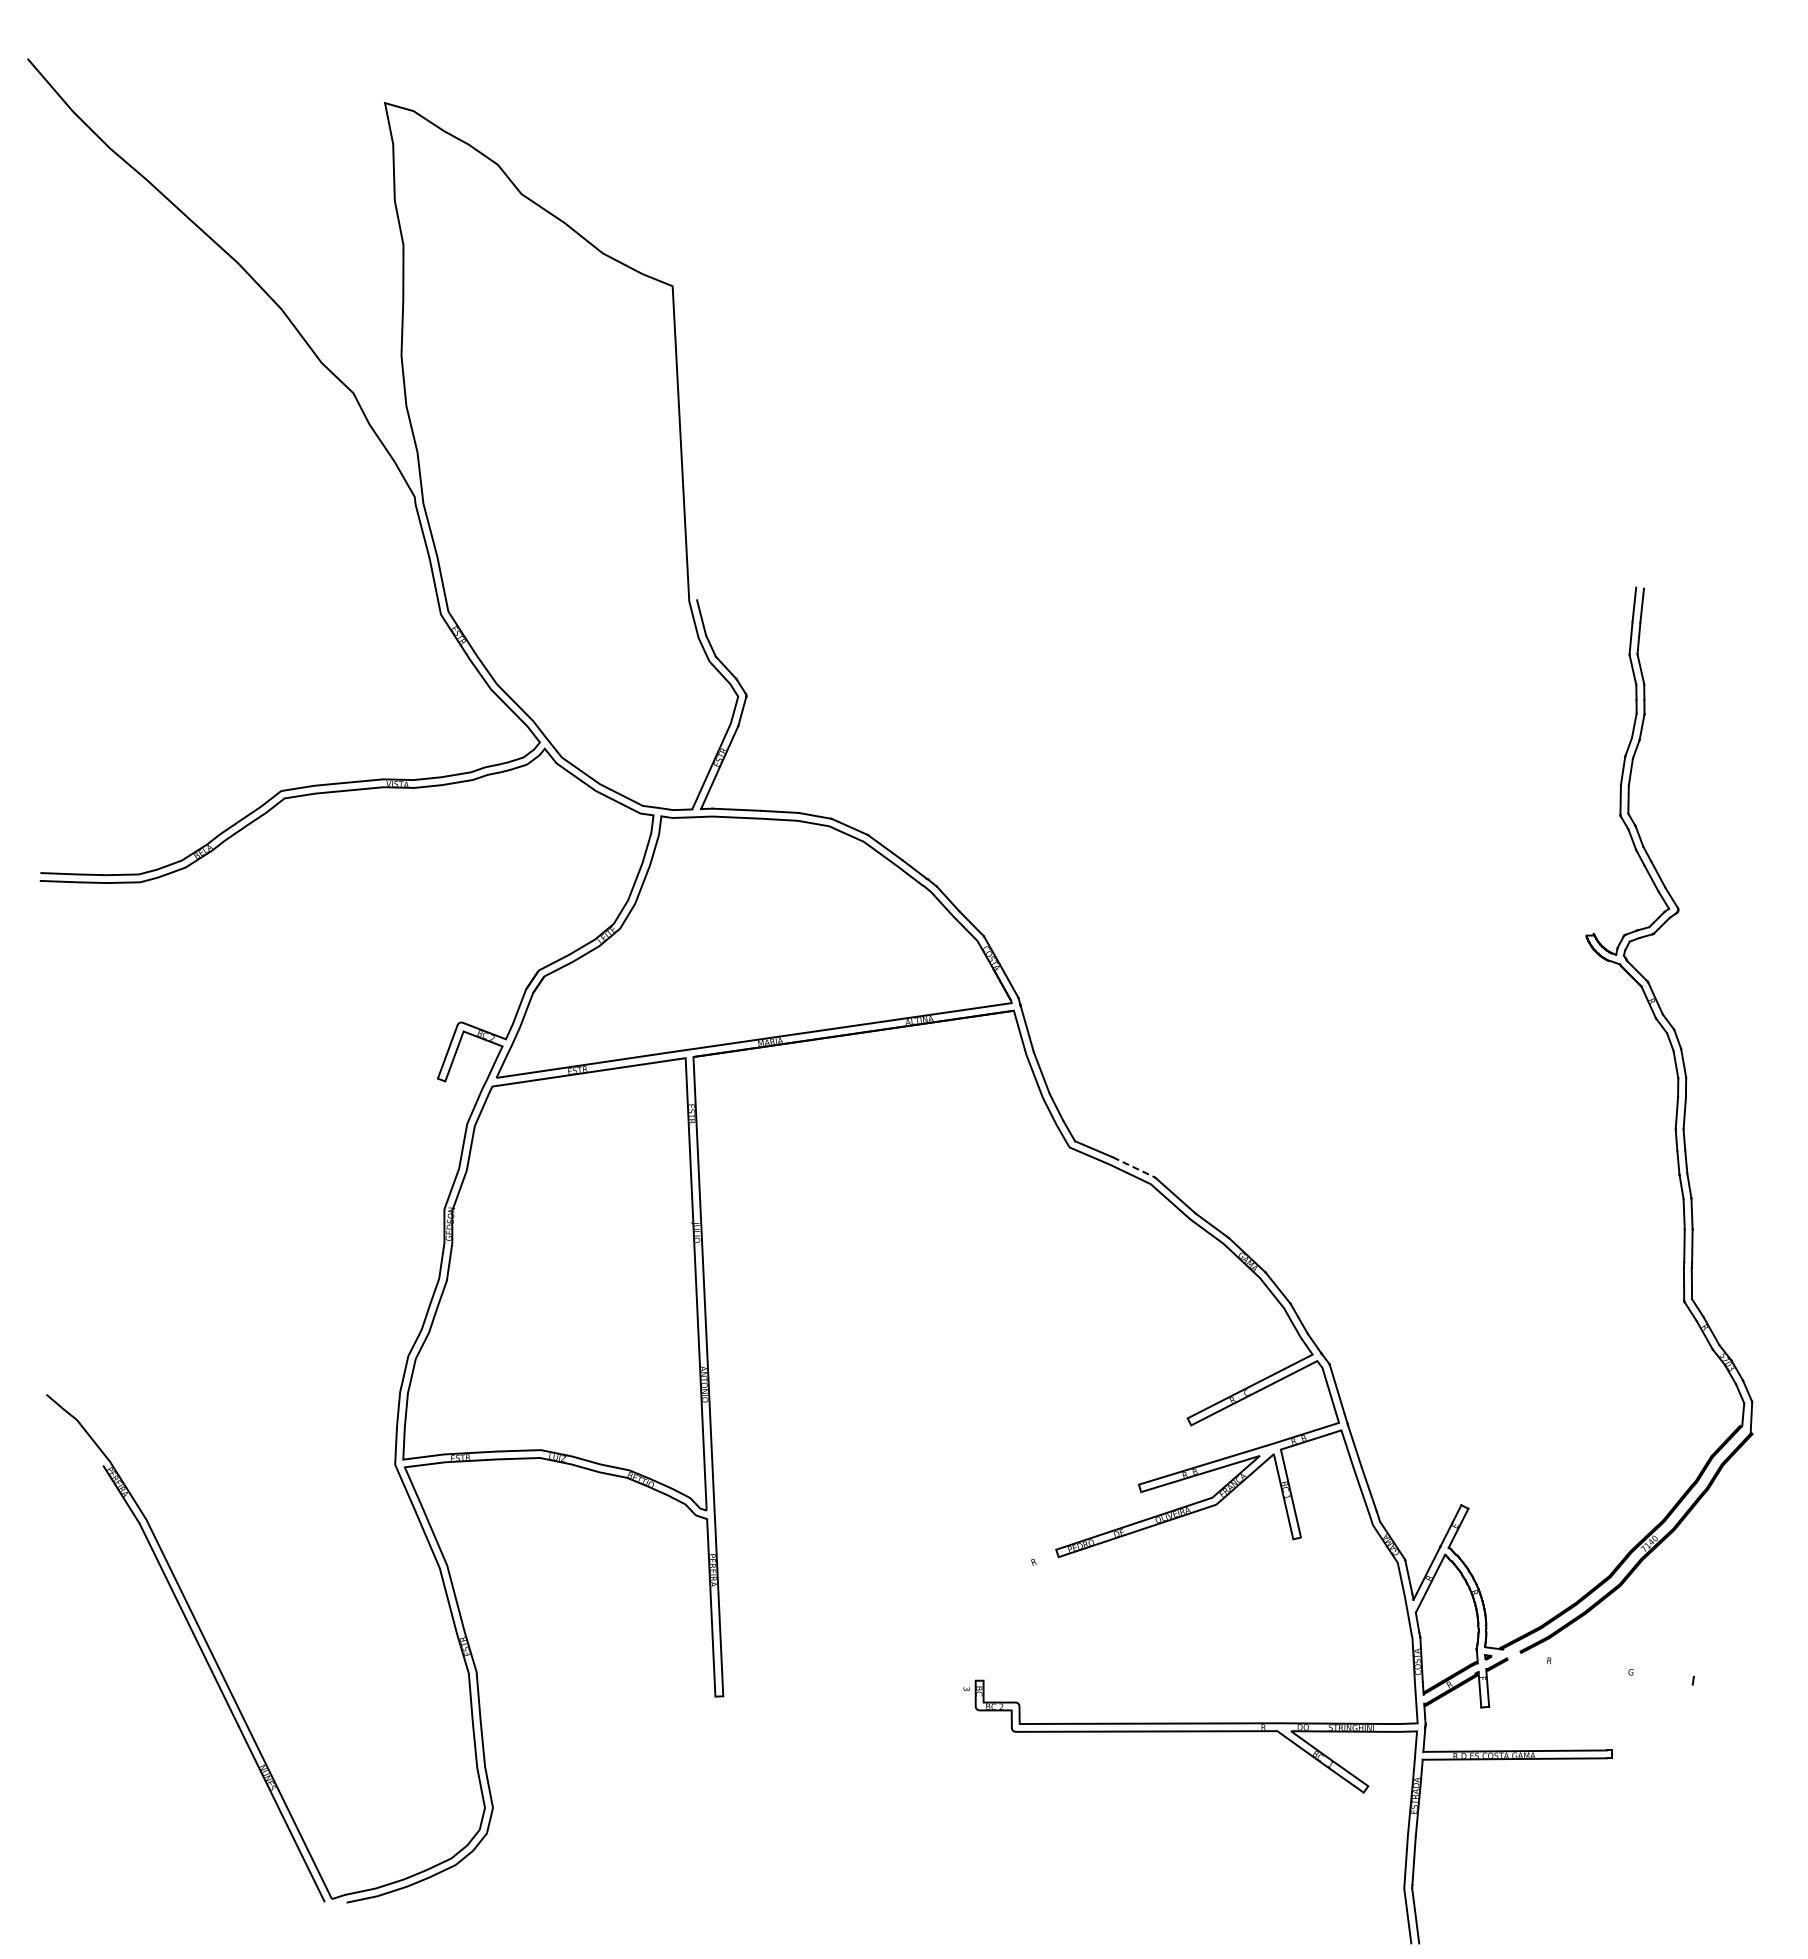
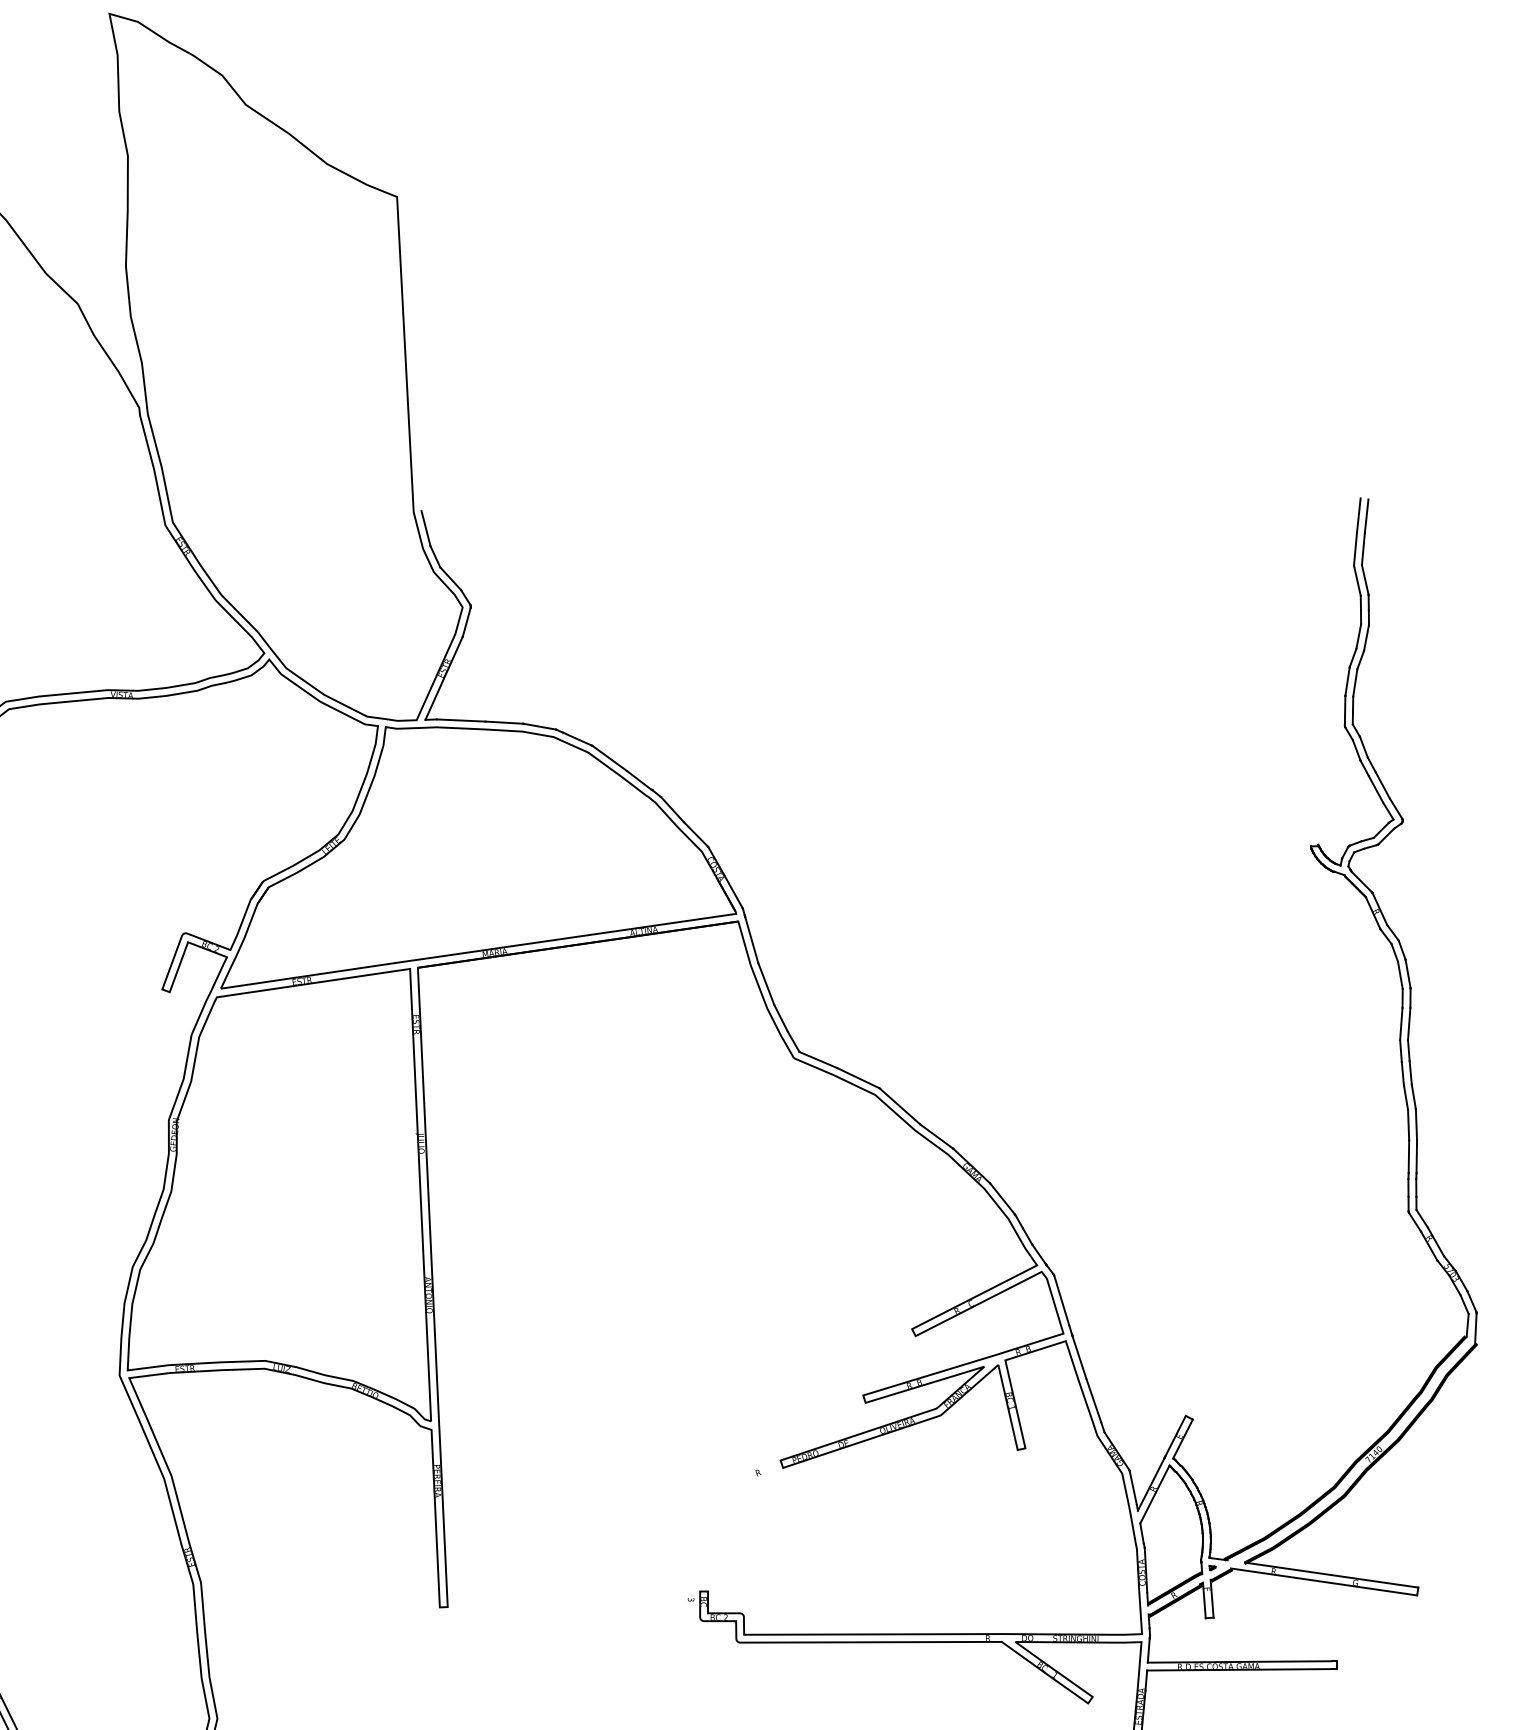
line: (1134, 1167) -> (858, 1078), dashed -> solid
line: (1606, 1663) -> (1330, 1574), added
line: (1599, 1670) -> (1323, 1581), added

